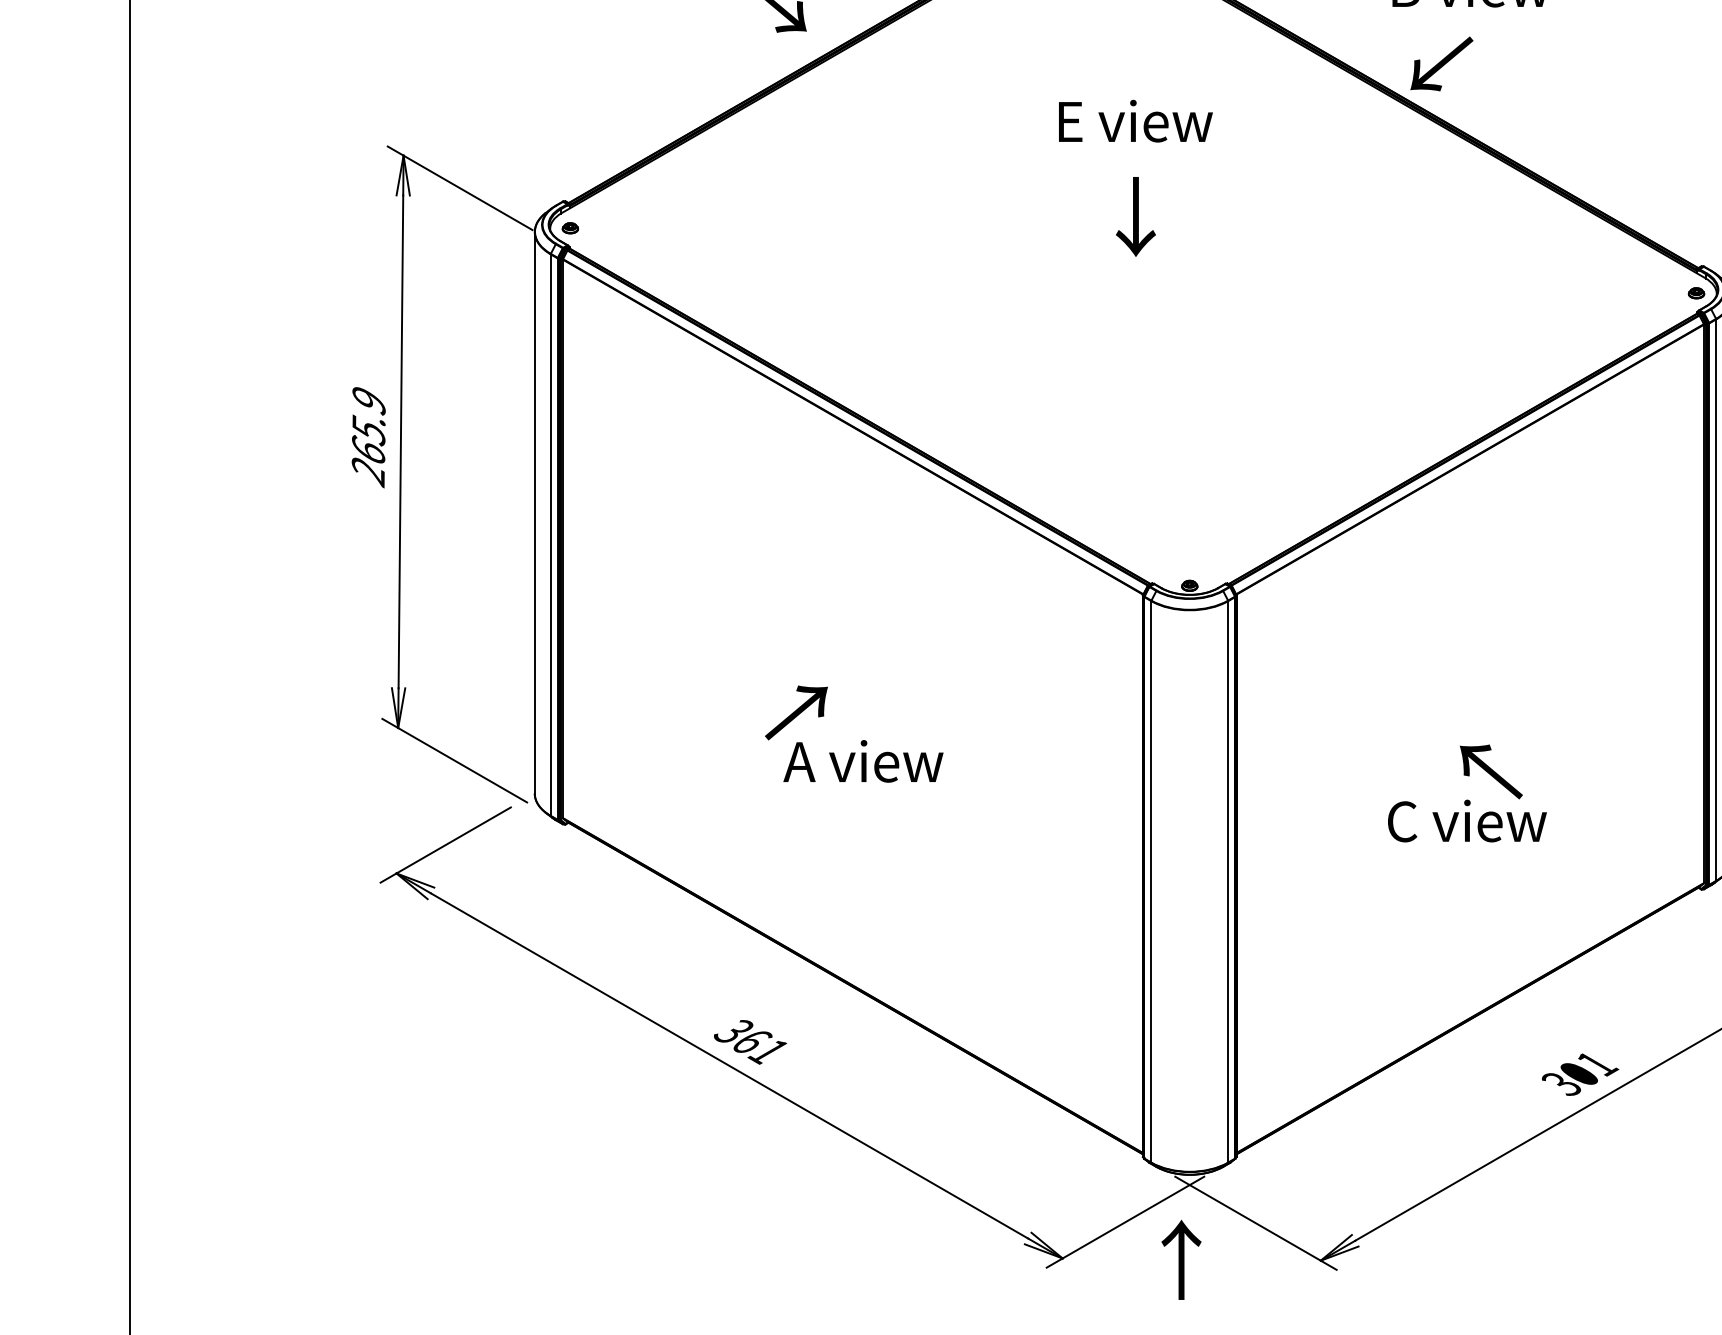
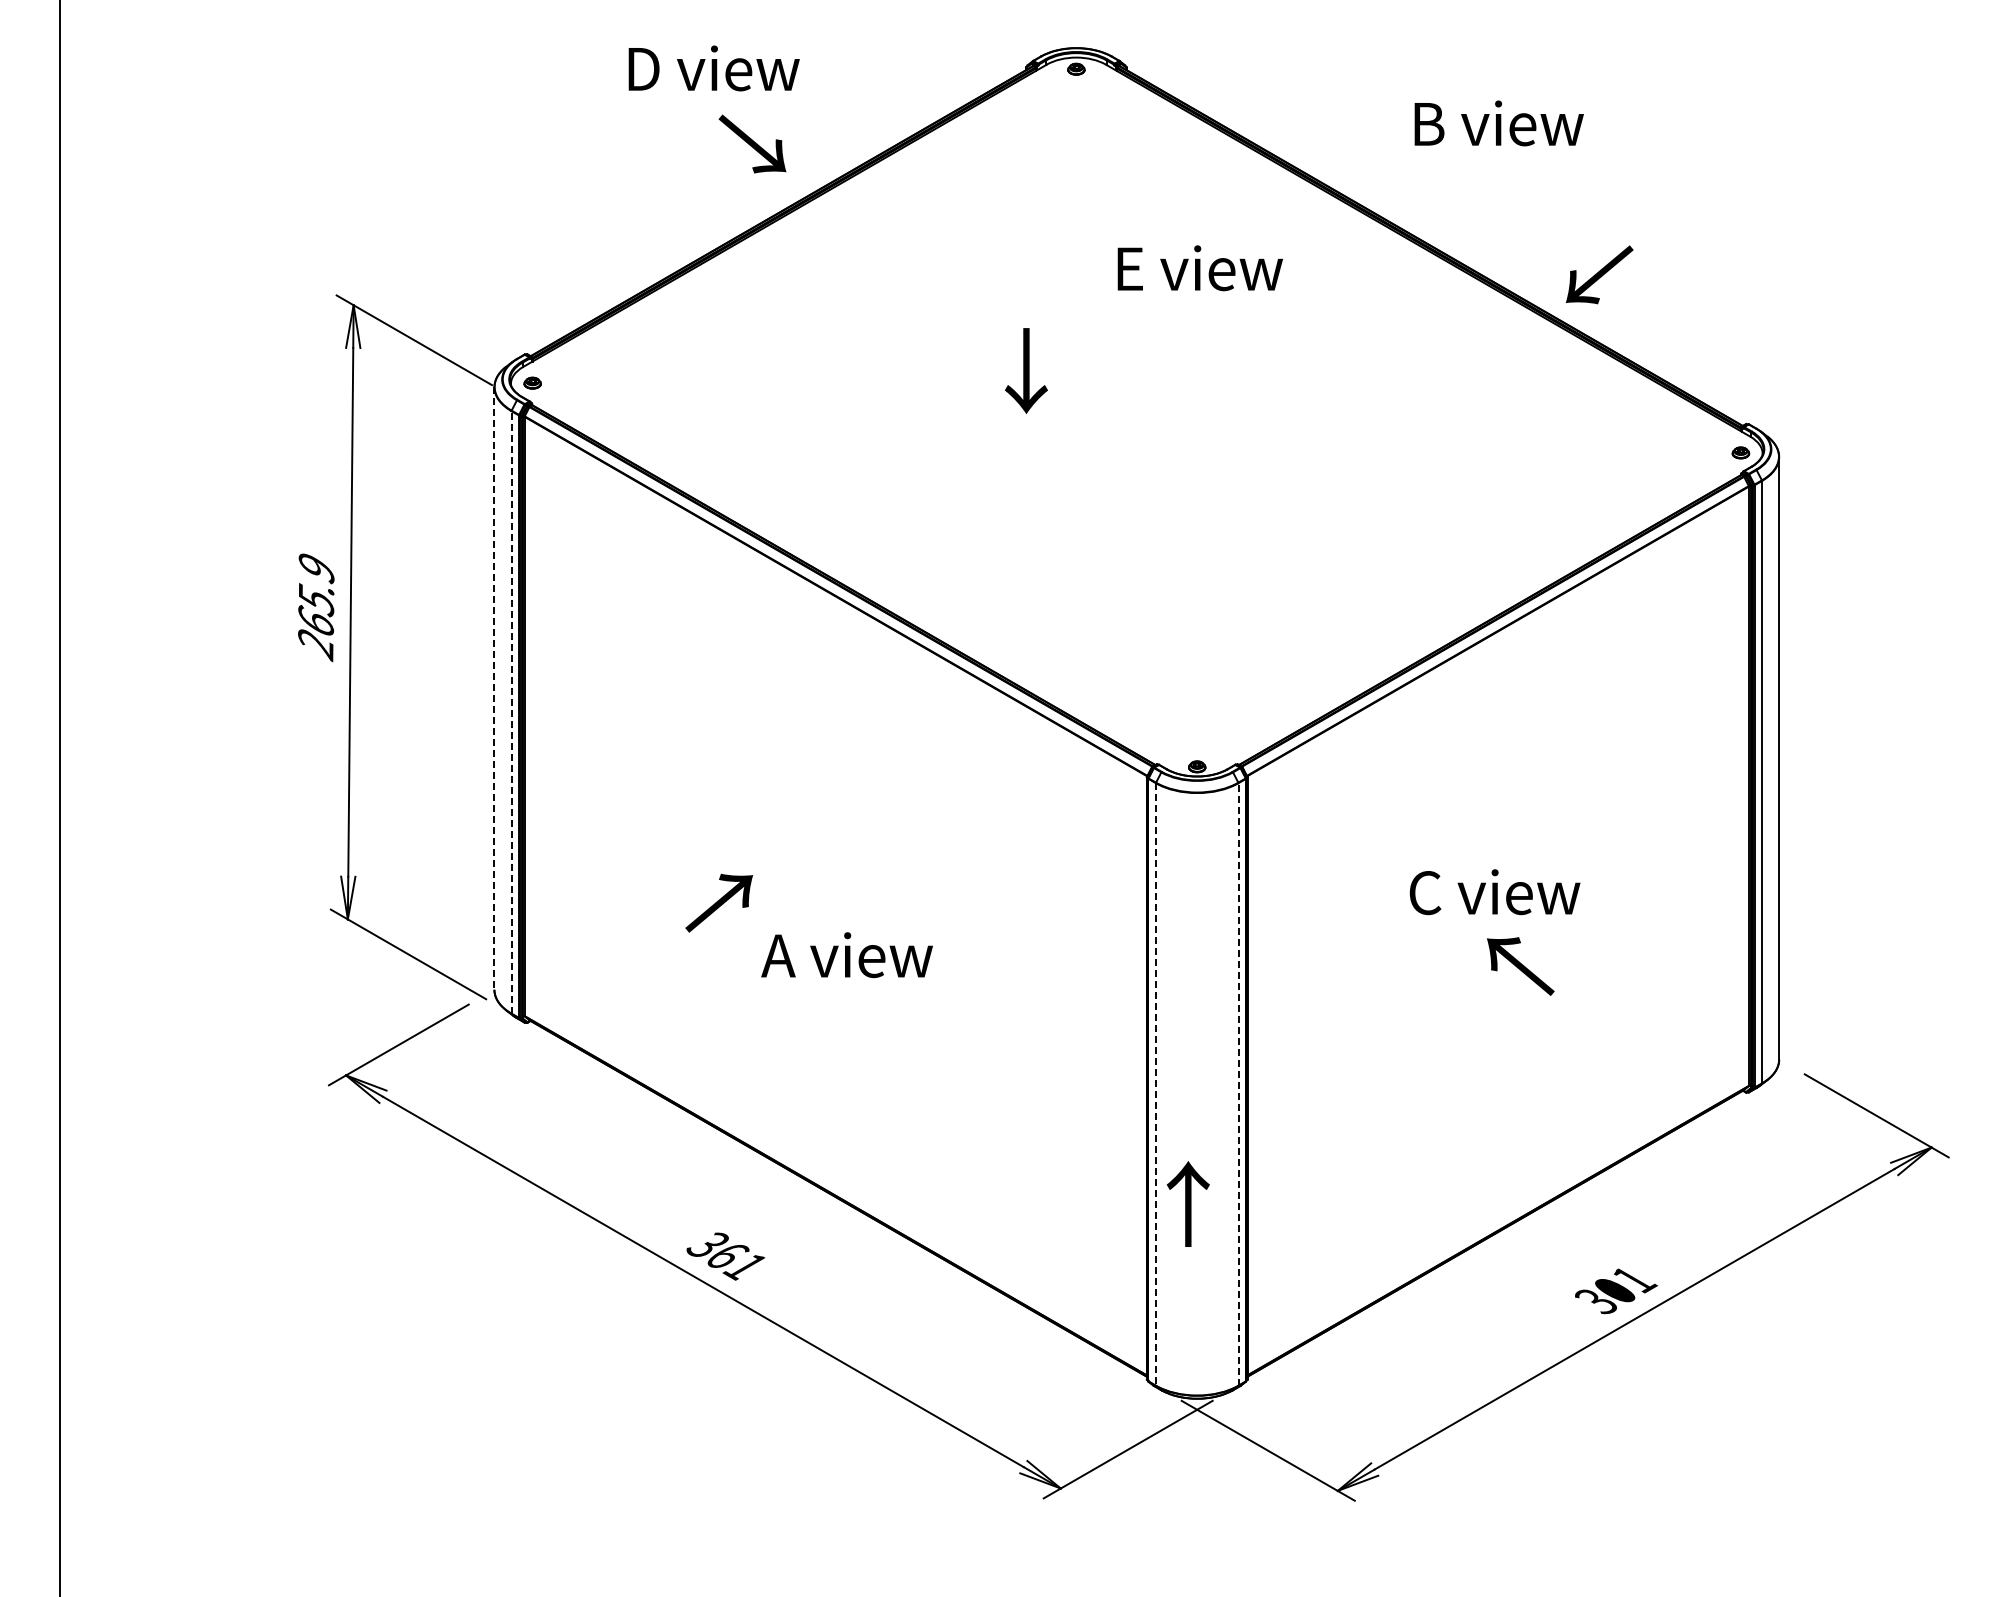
text: (1441, 63) -> (1599, 274), moved
text: (1135, 121) -> (1199, 268), moved
text: (1136, 216) -> (1026, 370), moved
line: (534, 513) -> (494, 689), solid -> dashed
line: (550, 534) -> (511, 711), solid -> dashed
text: (796, 712) -> (719, 902), moved
text: (1466, 821) -> (1494, 892), moved
line: (1228, 880) -> (1238, 1083), solid -> dashed
line: (1150, 881) -> (1155, 1084), solid -> dashed
text: (1180, 1259) -> (1187, 1203), moved

